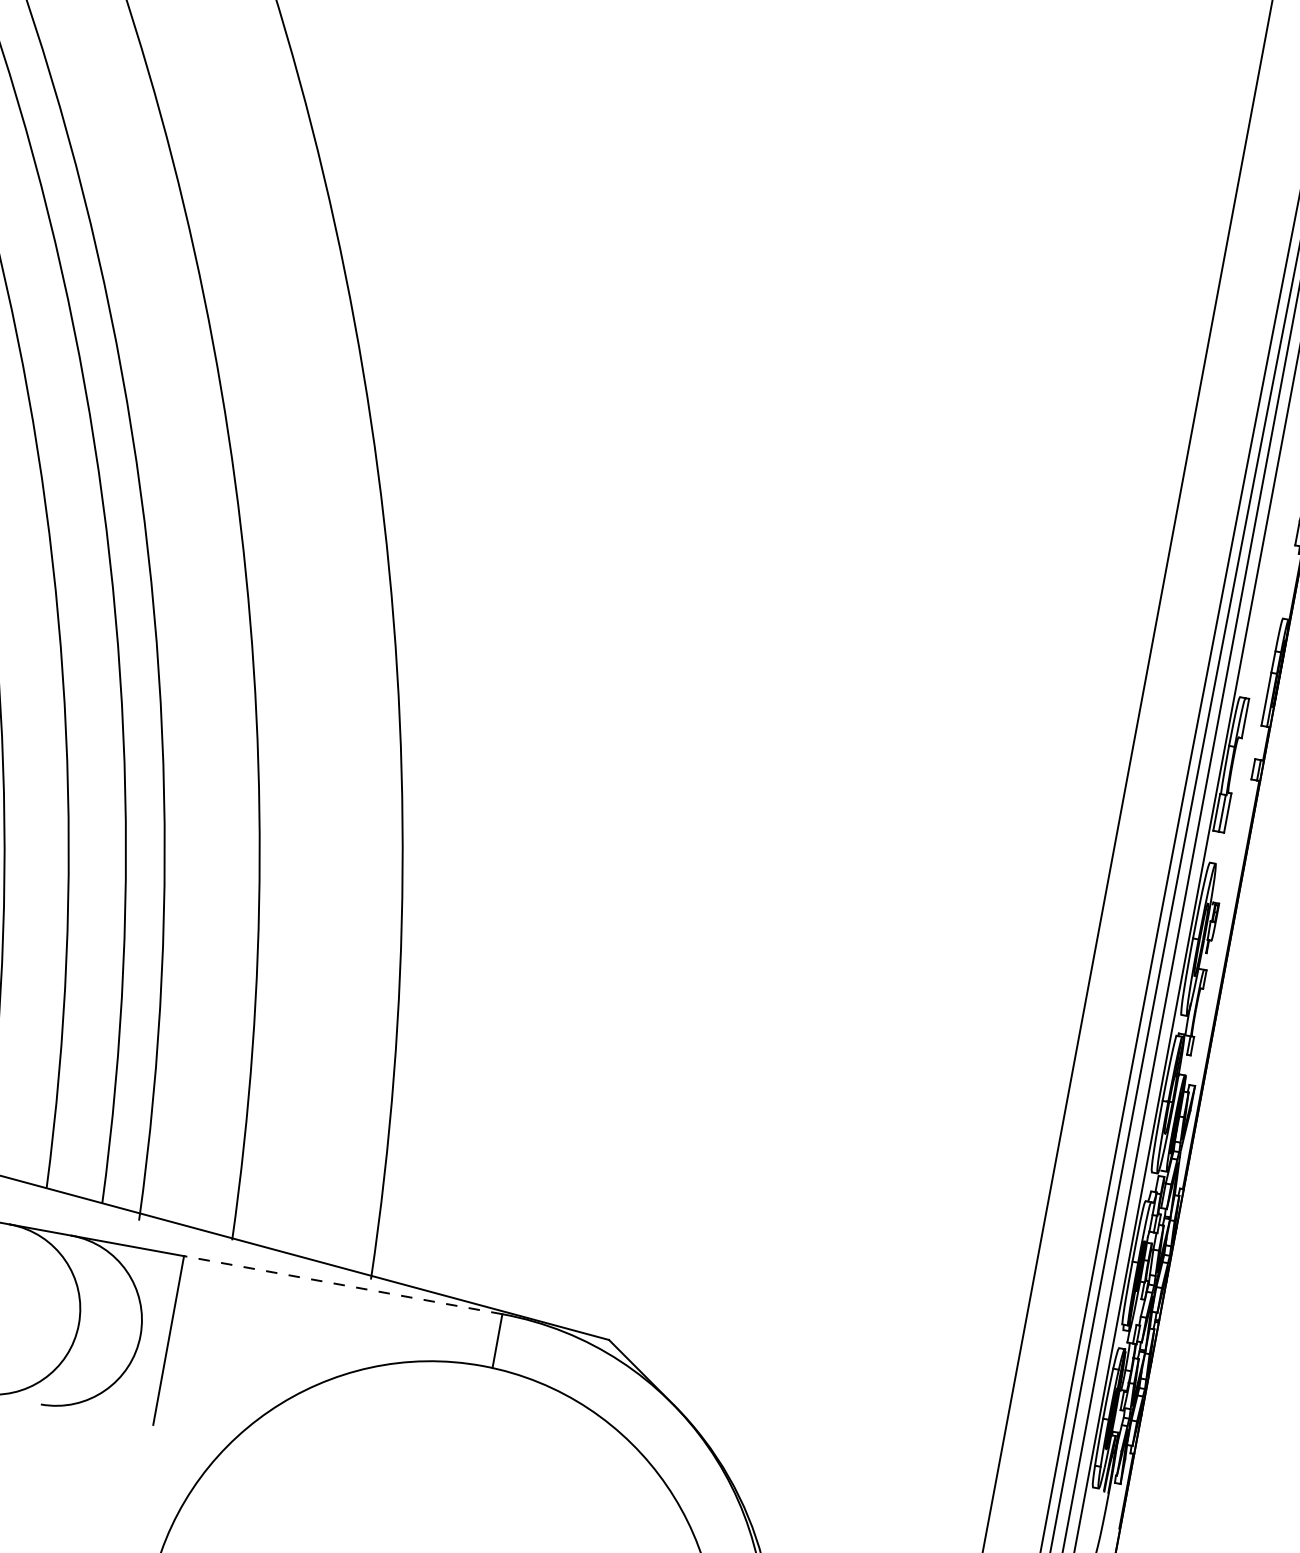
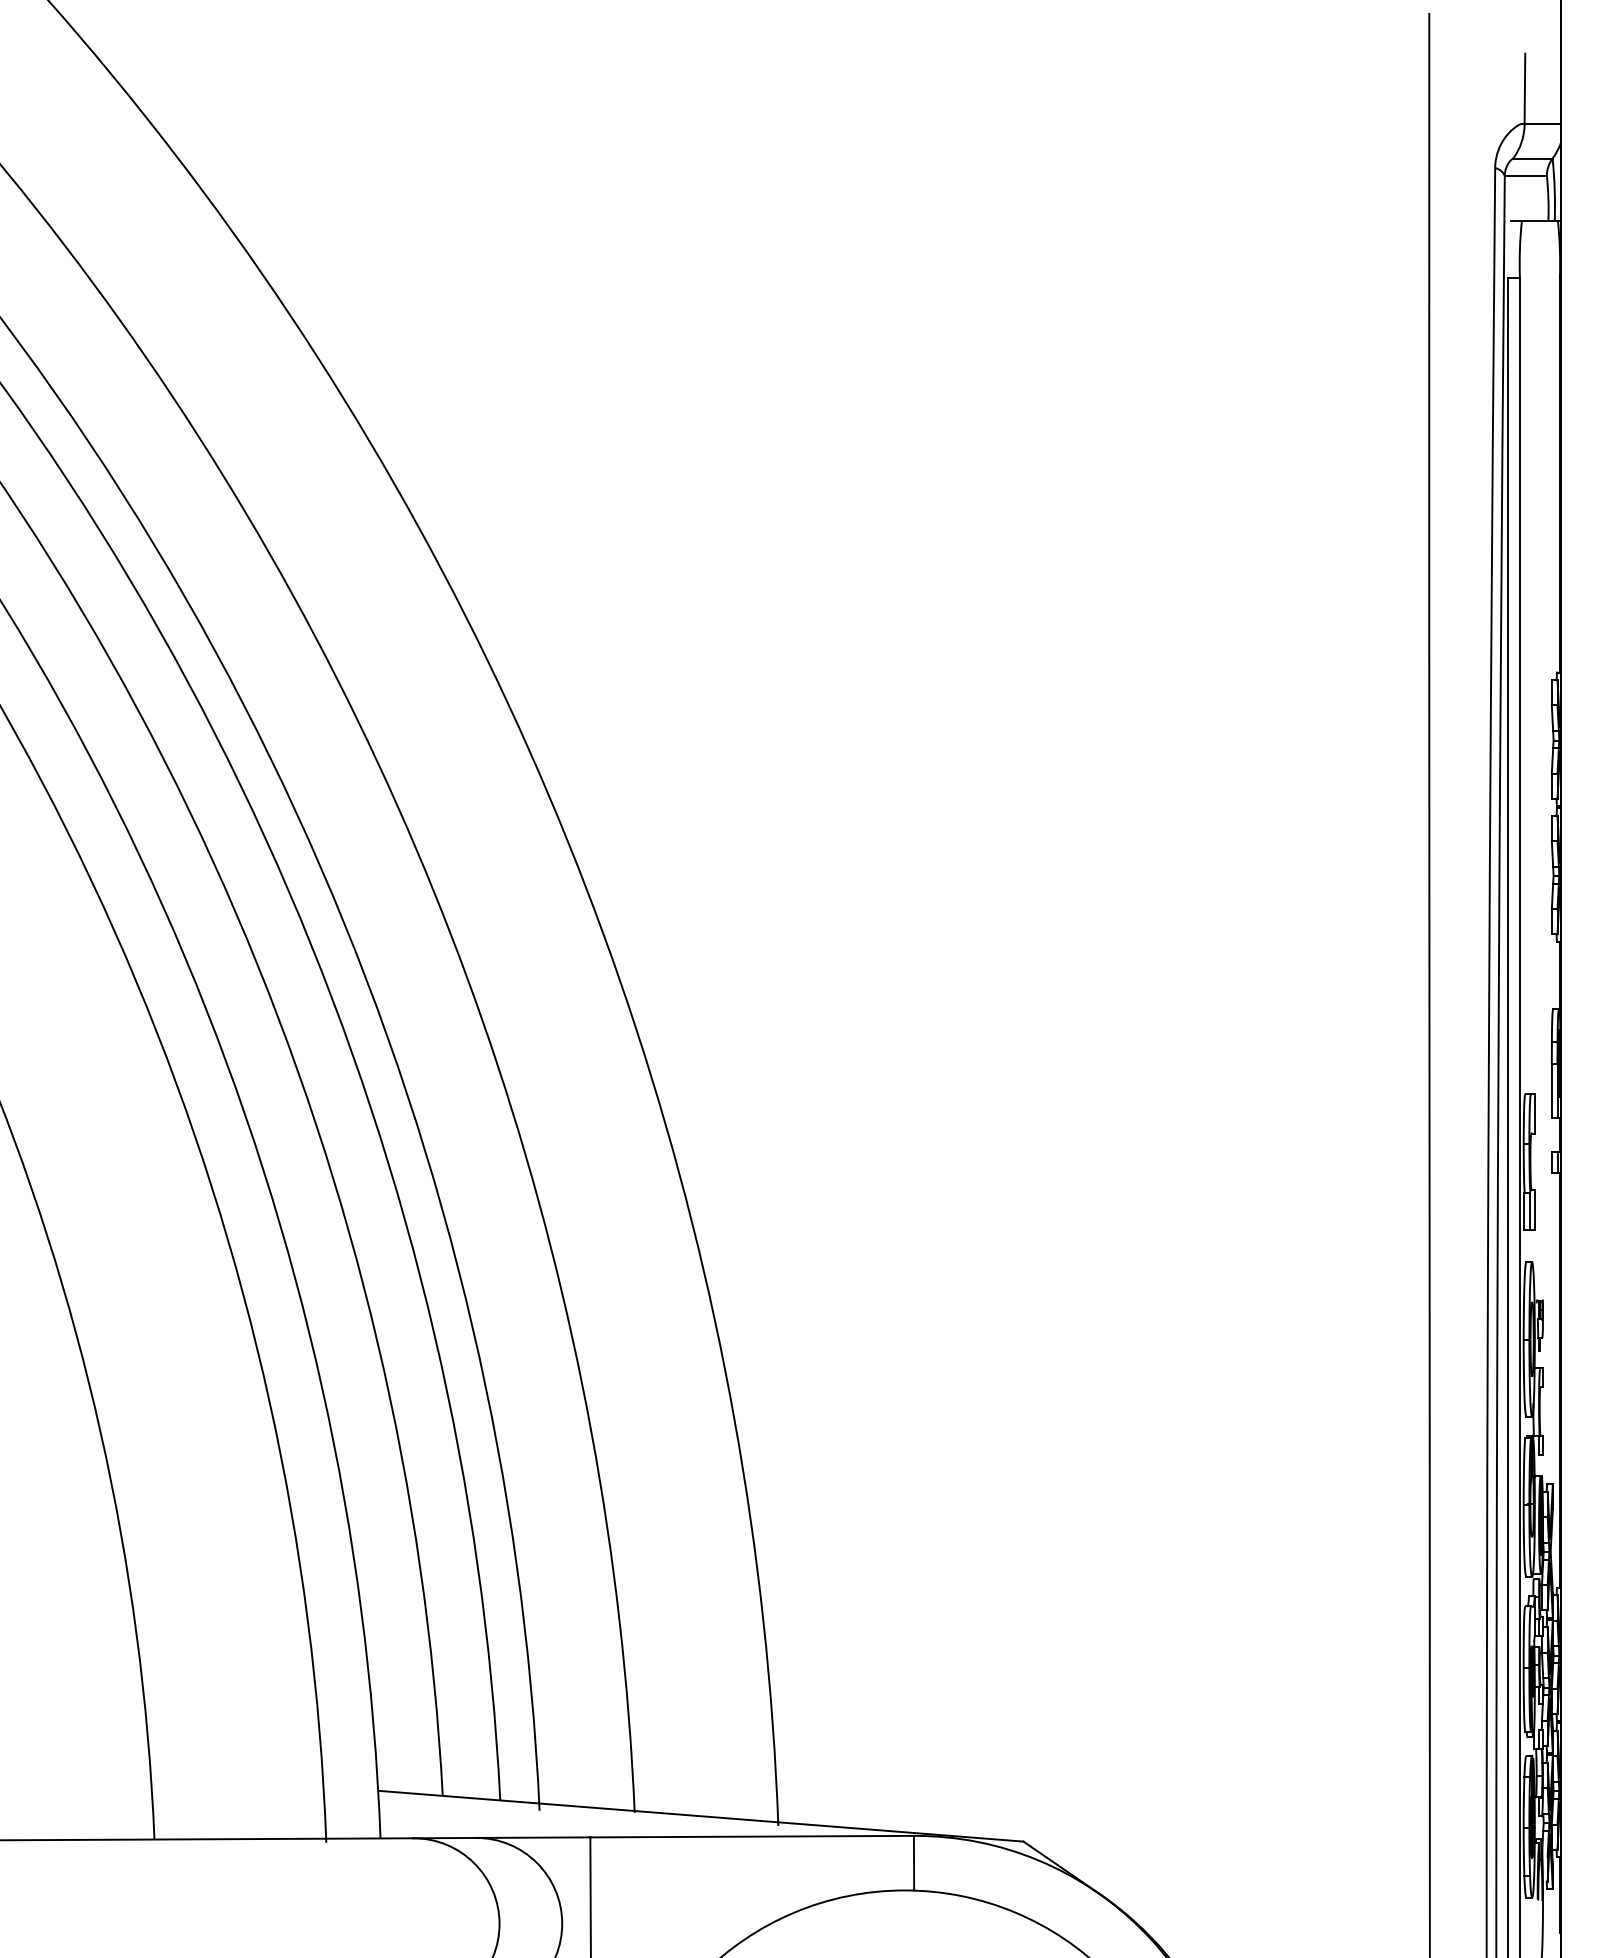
line: (343, 1285) -> (752, 1836), dashed -> solid

